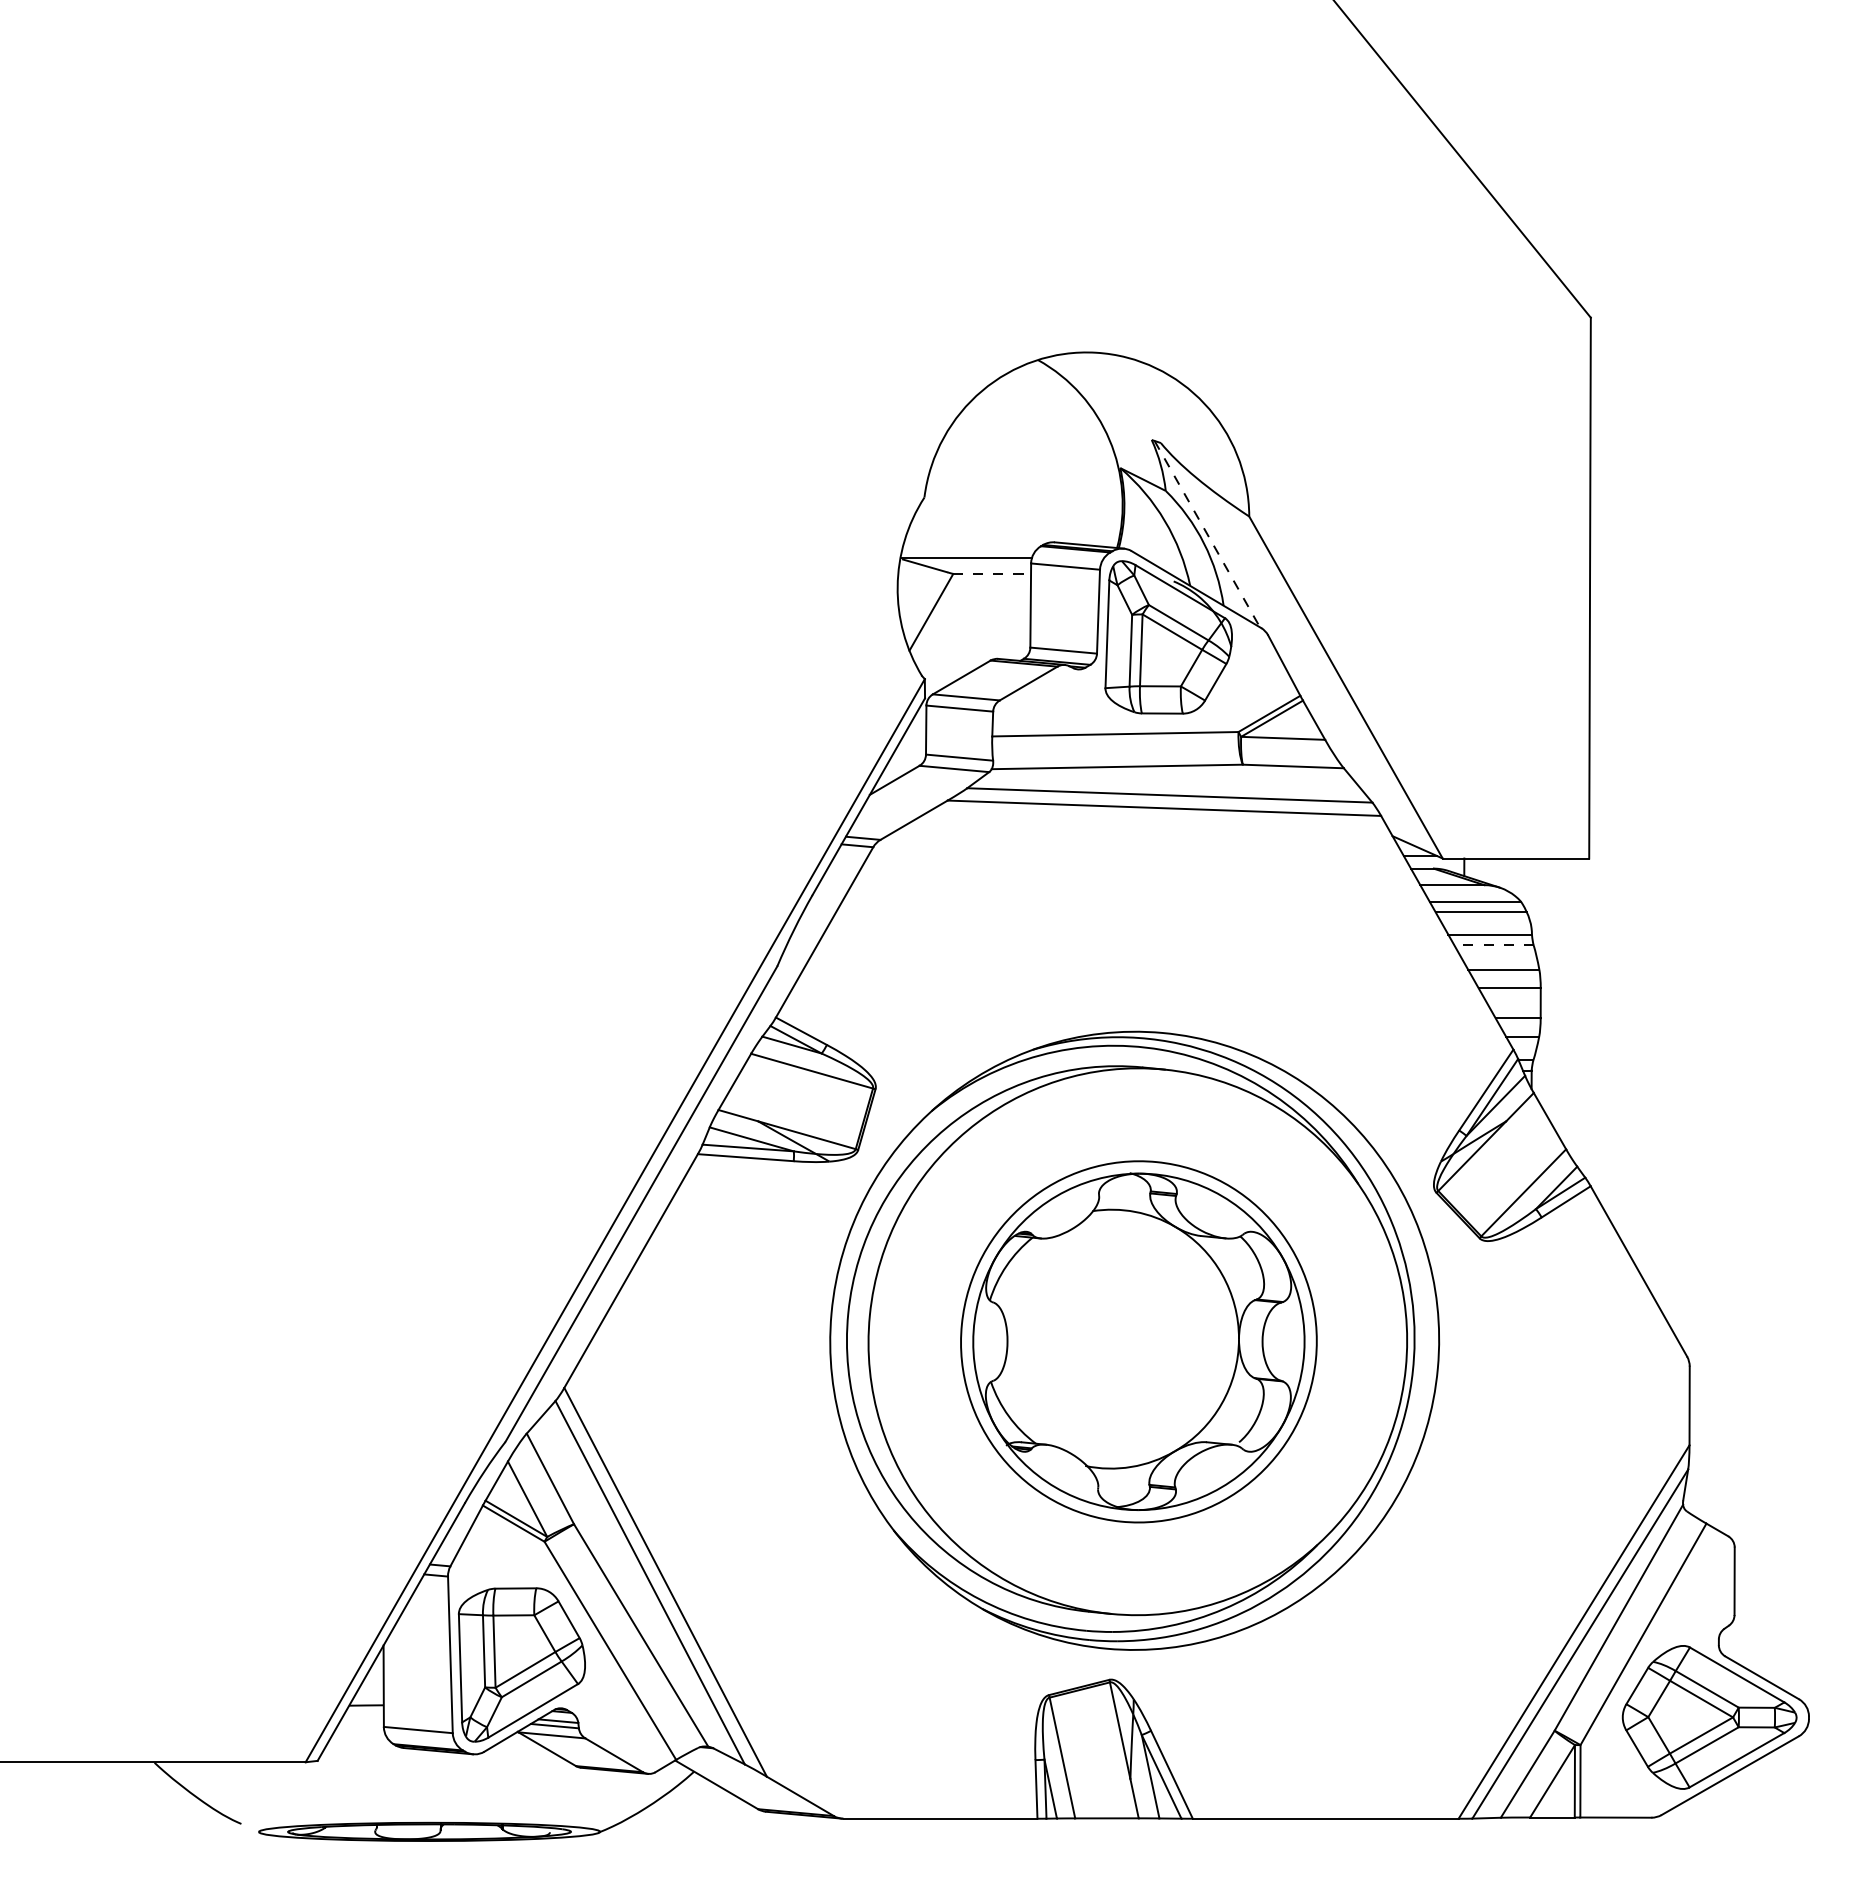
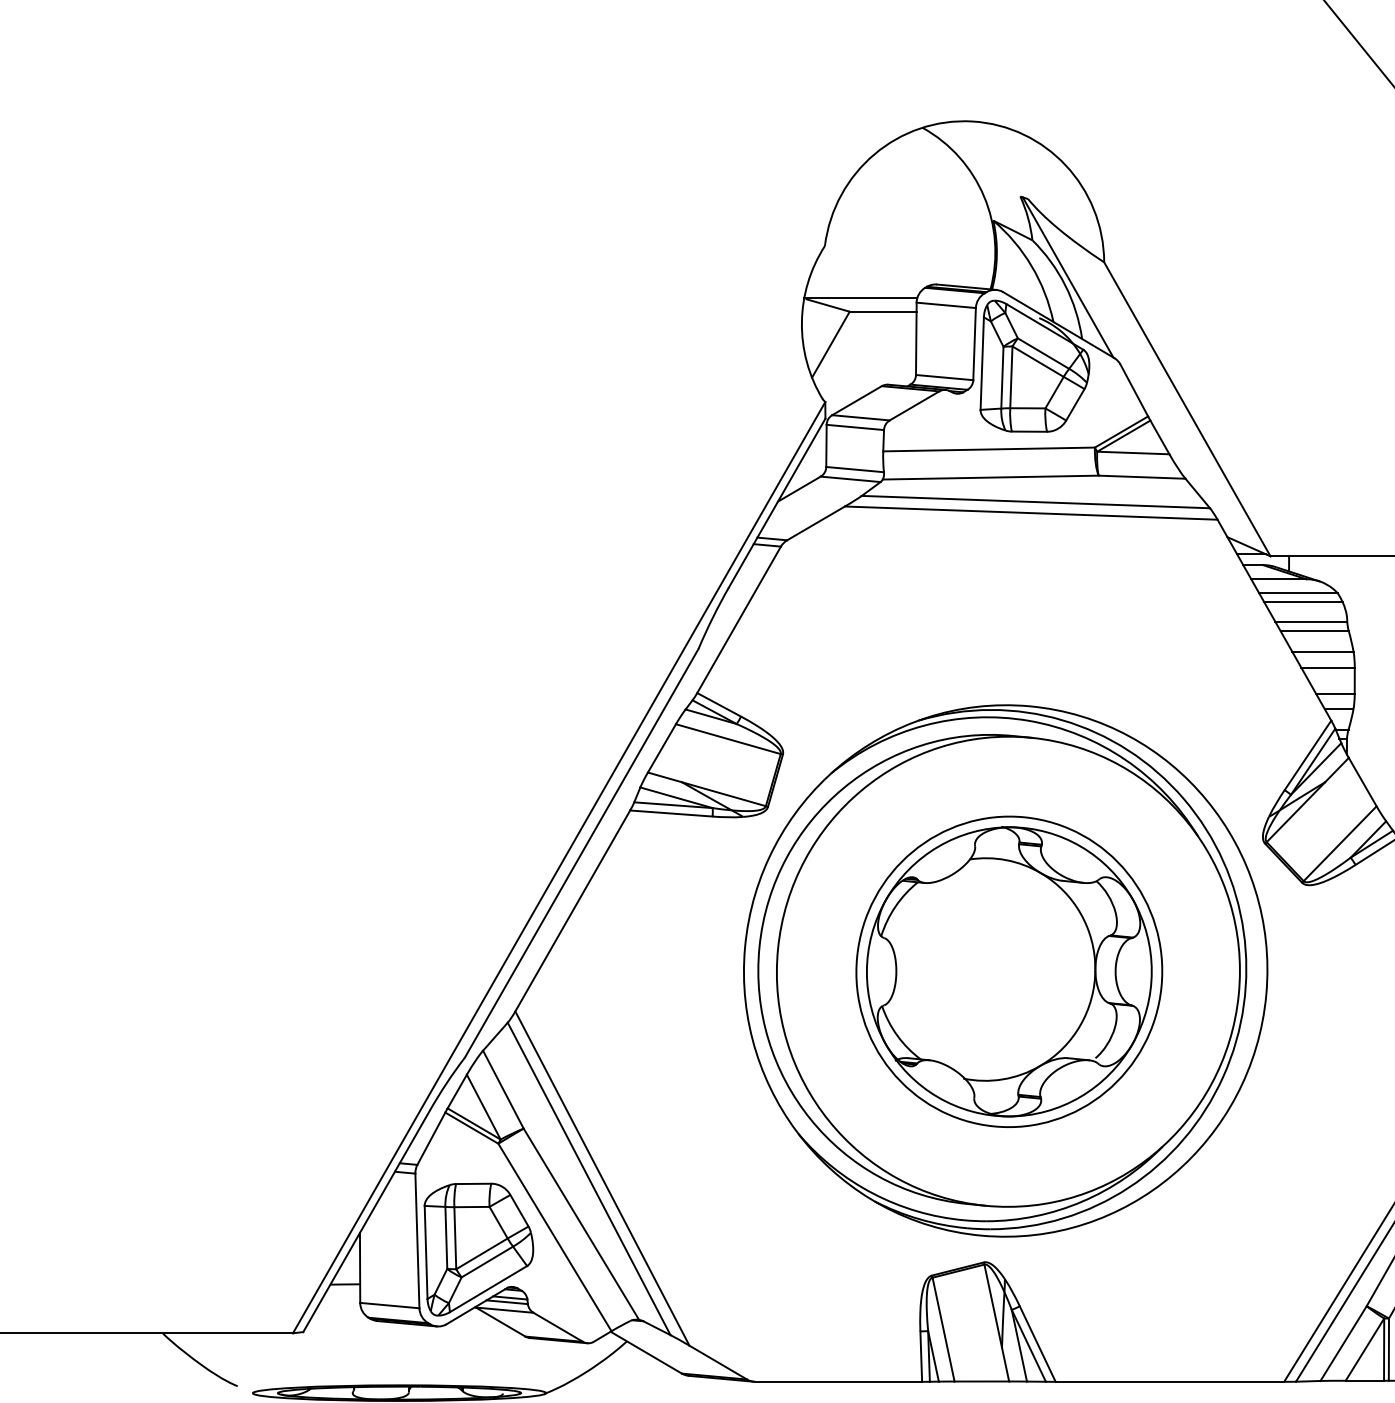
line: (1207, 534) -> (1068, 277), dashed -> solid
line: (992, 574) -> (883, 312), dashed -> solid
line: (1494, 945) -> (1315, 631), dashed -> solid

